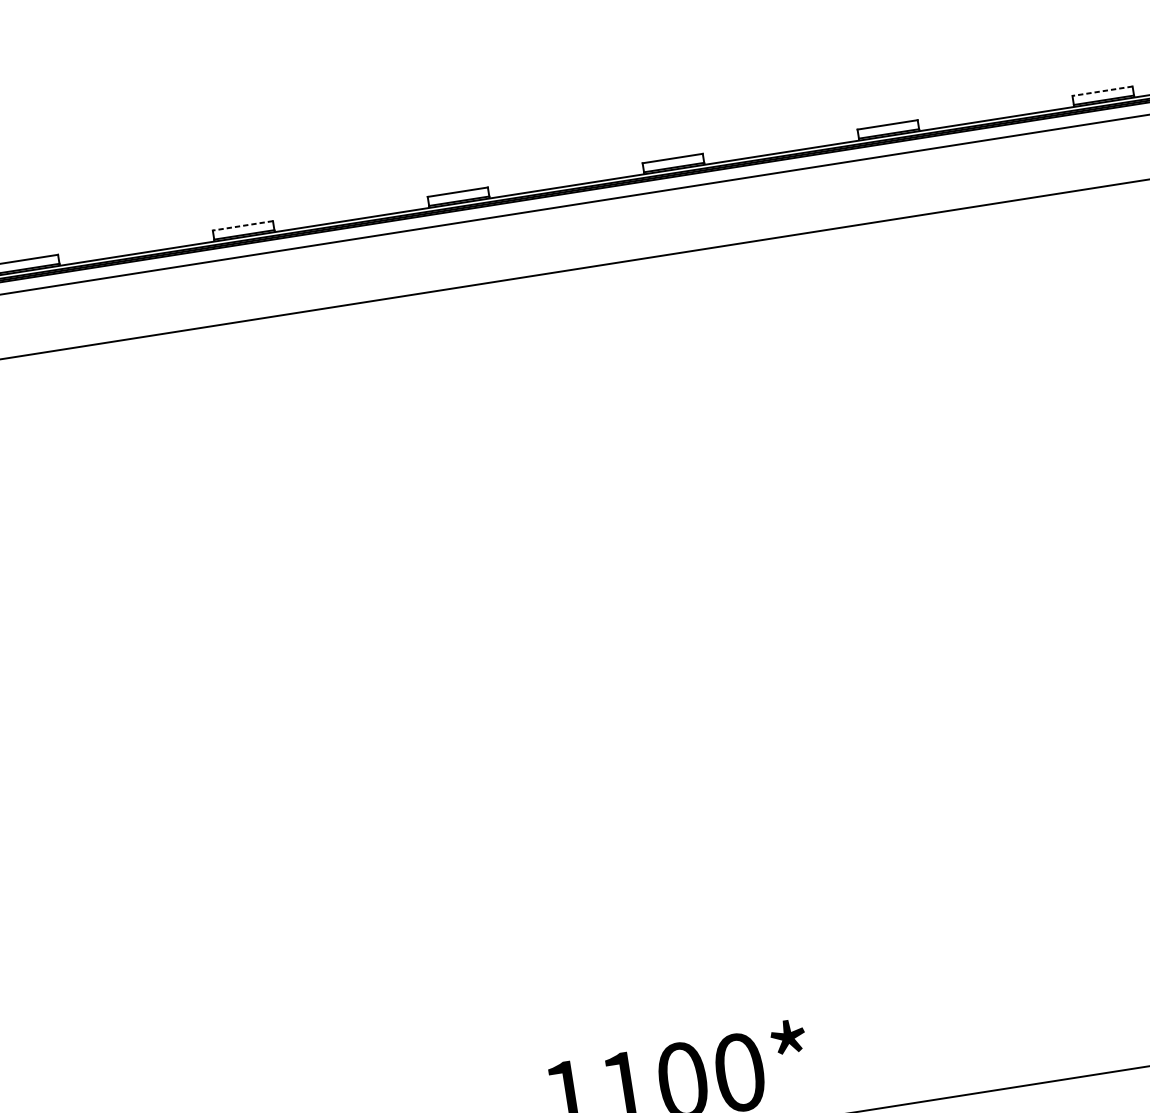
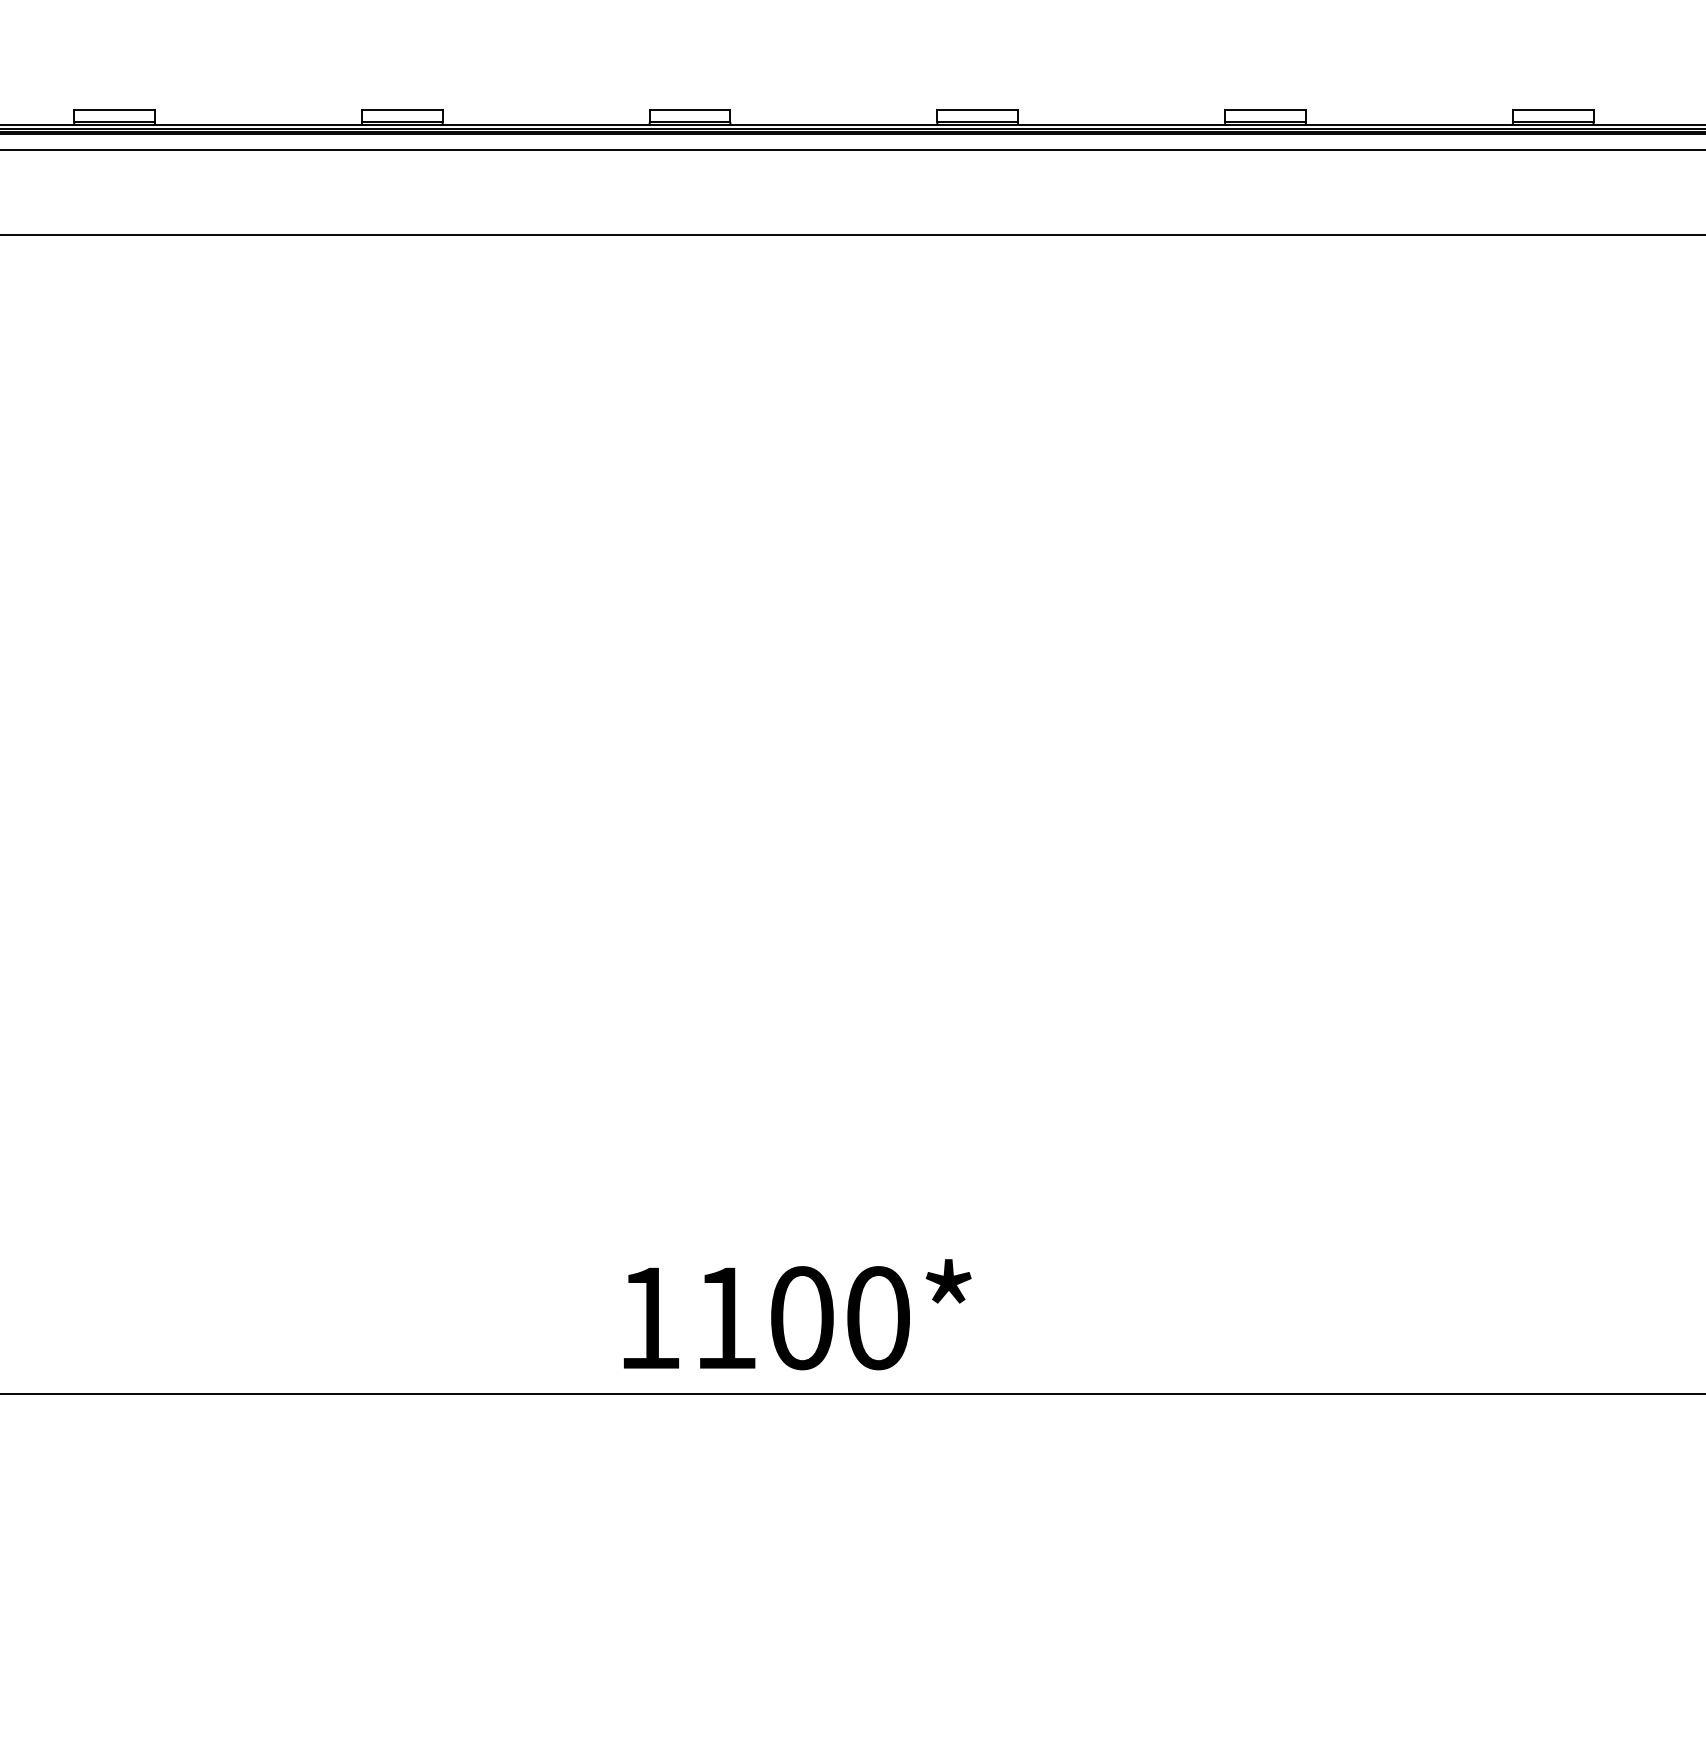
line: (1102, 91) -> (1552, 110), dashed -> solid
line: (242, 226) -> (401, 110), dashed -> solid

